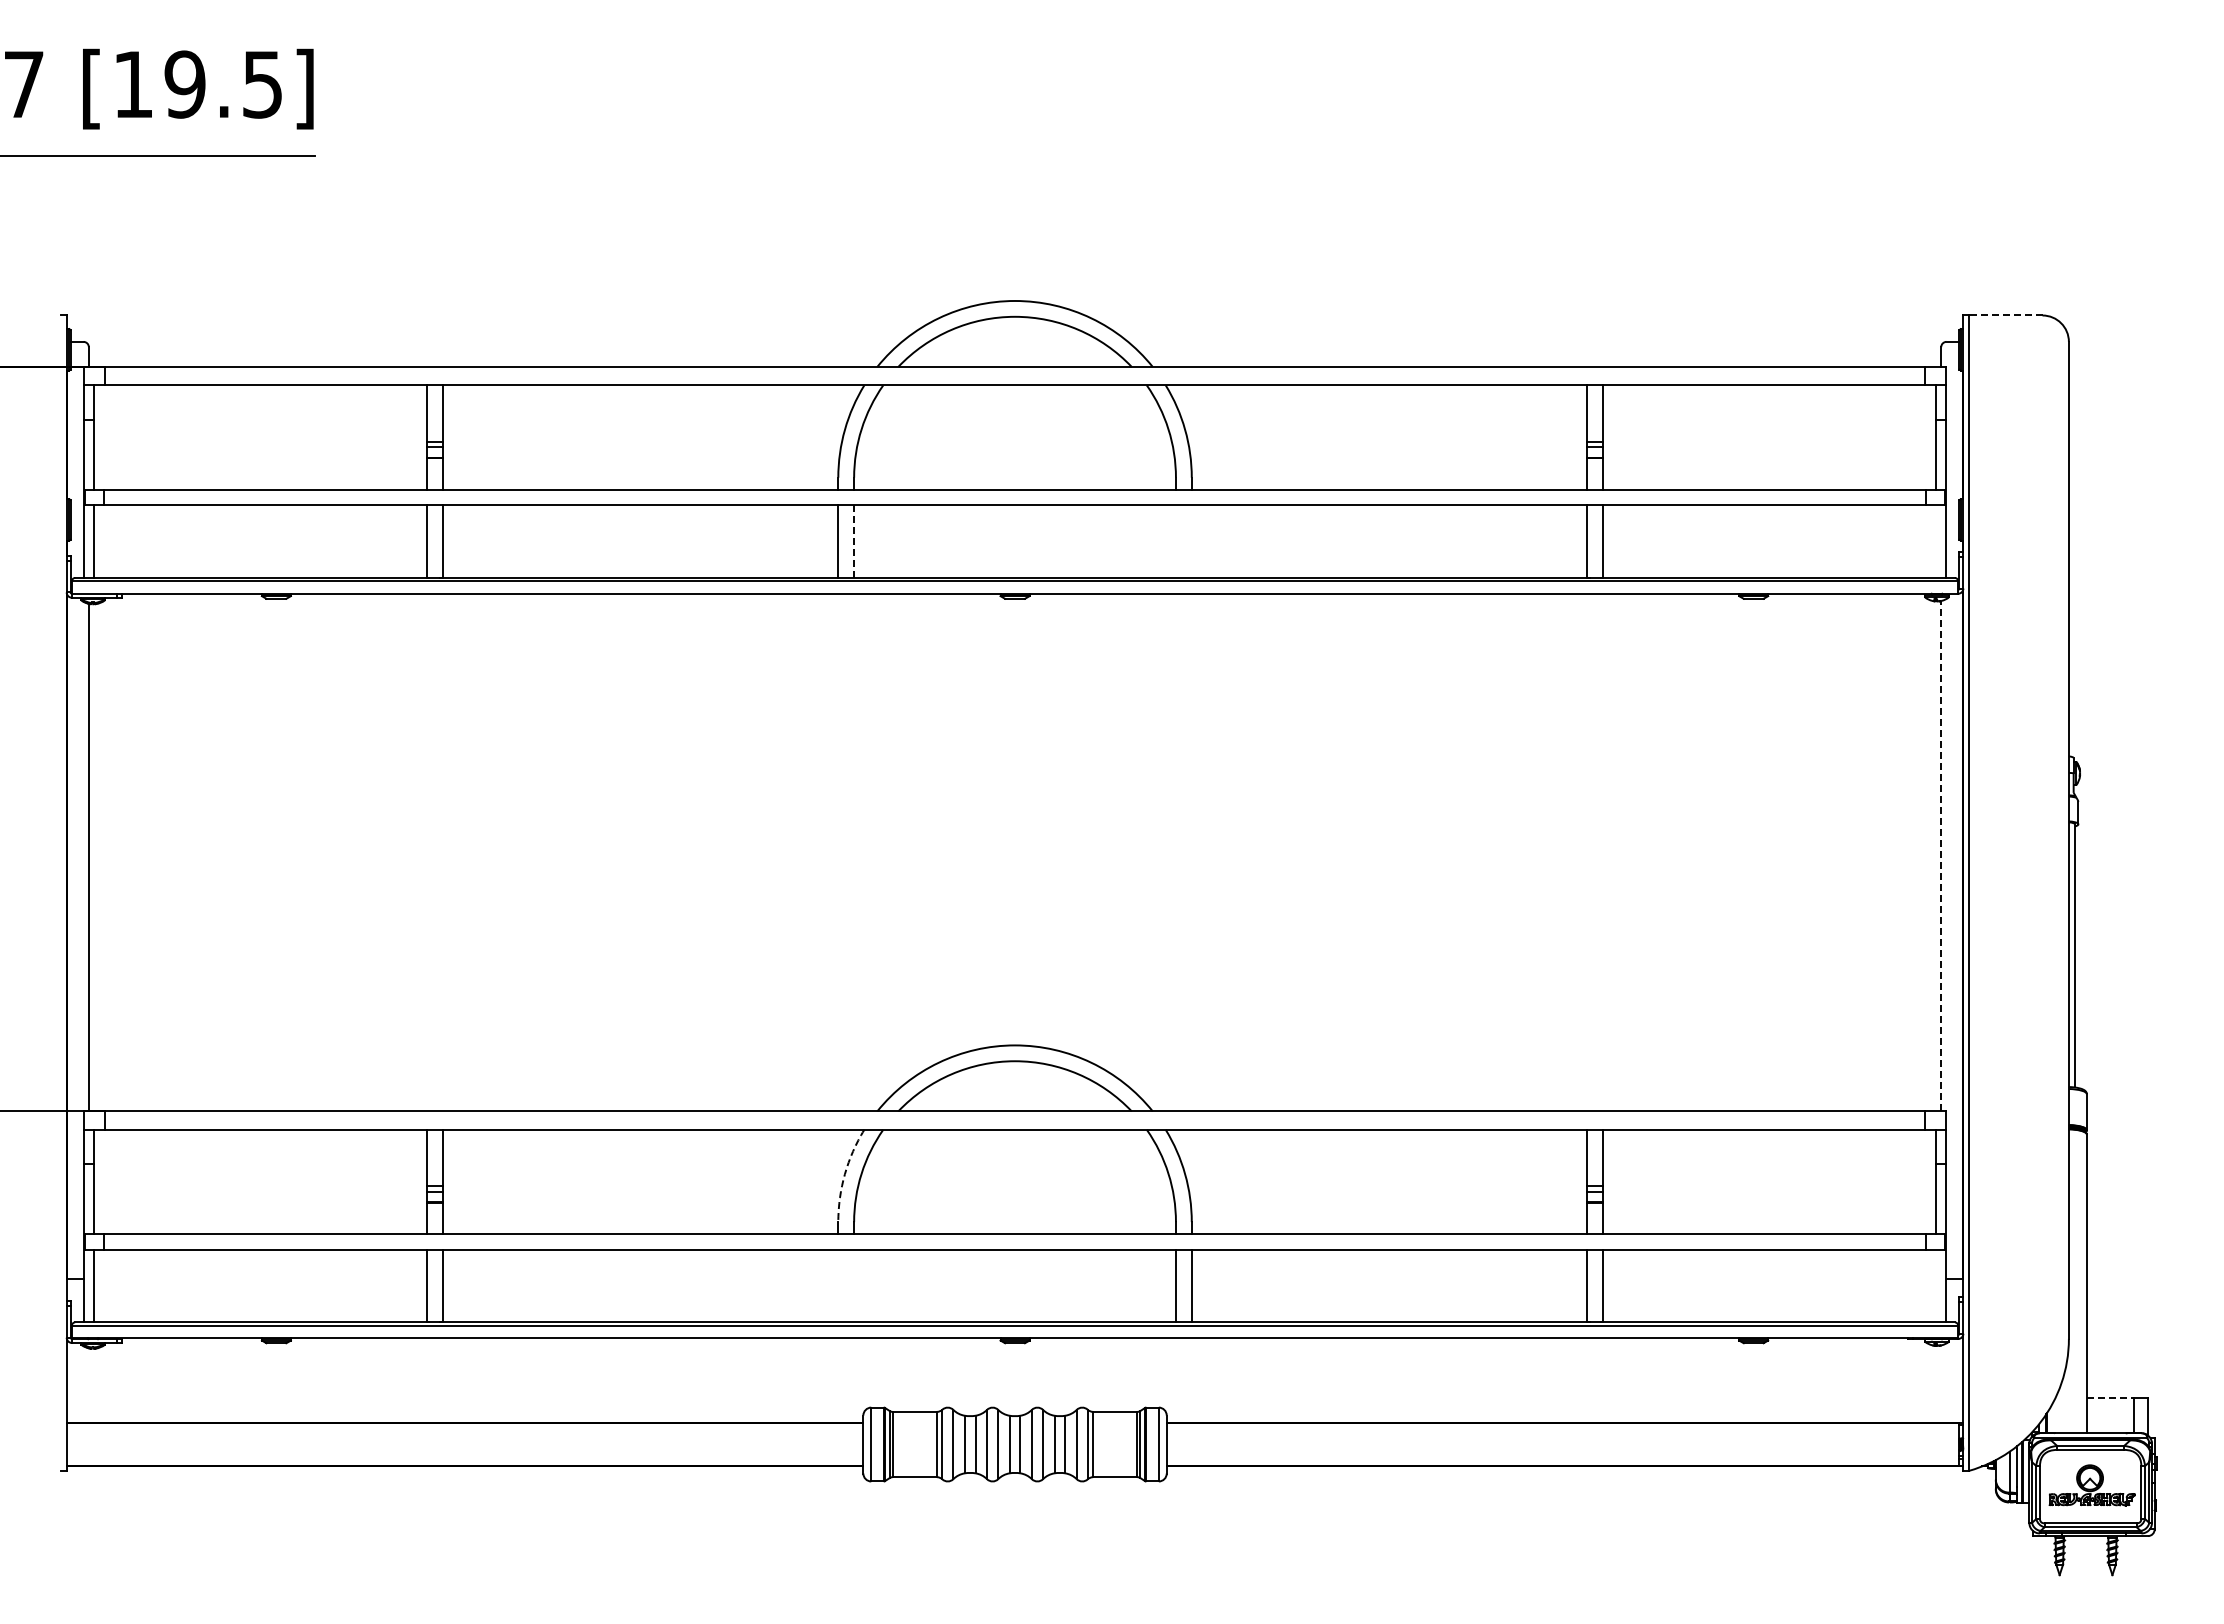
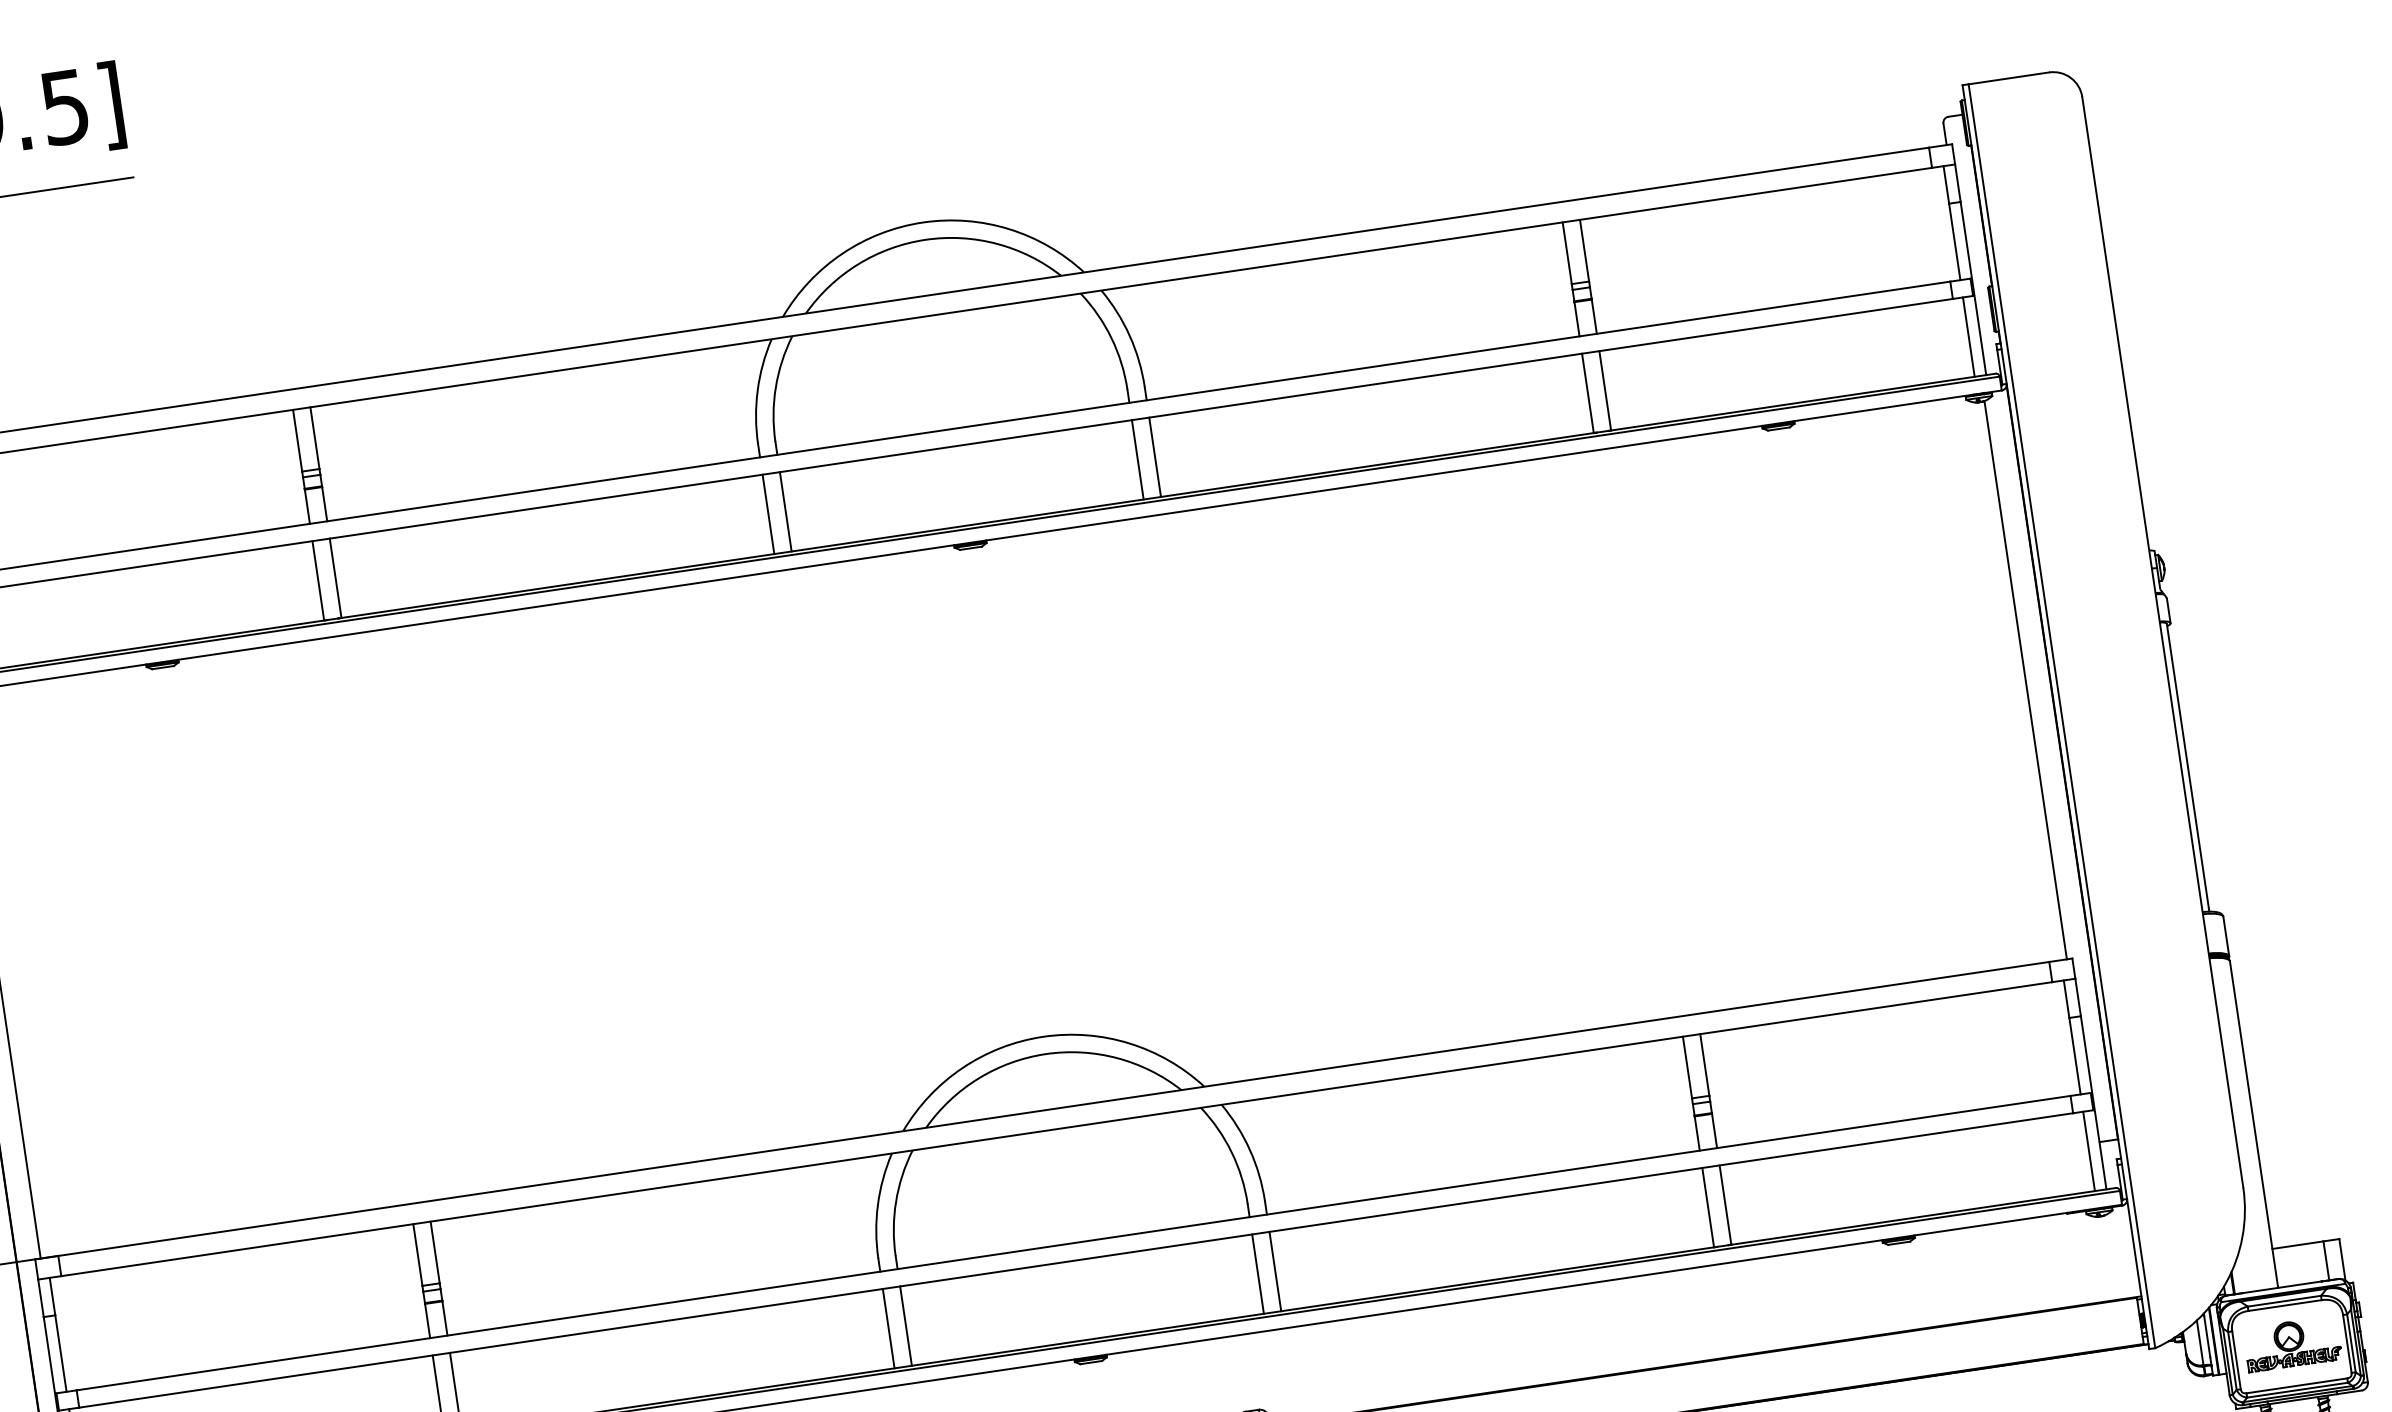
line: (2005, 315) -> (2008, 78), dashed -> solid
line: (854, 541) -> (786, 511), dashed -> solid
line: (1175, 541) -> (1137, 459), added
line: (1191, 541) -> (1154, 457), added
line: (1935, 541) -> (1968, 336), added
line: (1941, 855) -> (2025, 679), dashed -> solid
arc: (844, 1174) -> (877, 1205), dashed -> solid
line: (838, 1285) -> (888, 1327), added
line: (854, 1285) -> (906, 1325), added
line: (1935, 1285) -> (2088, 1150), added
line: (2110, 1397) -> (2298, 1245), dashed -> solid

